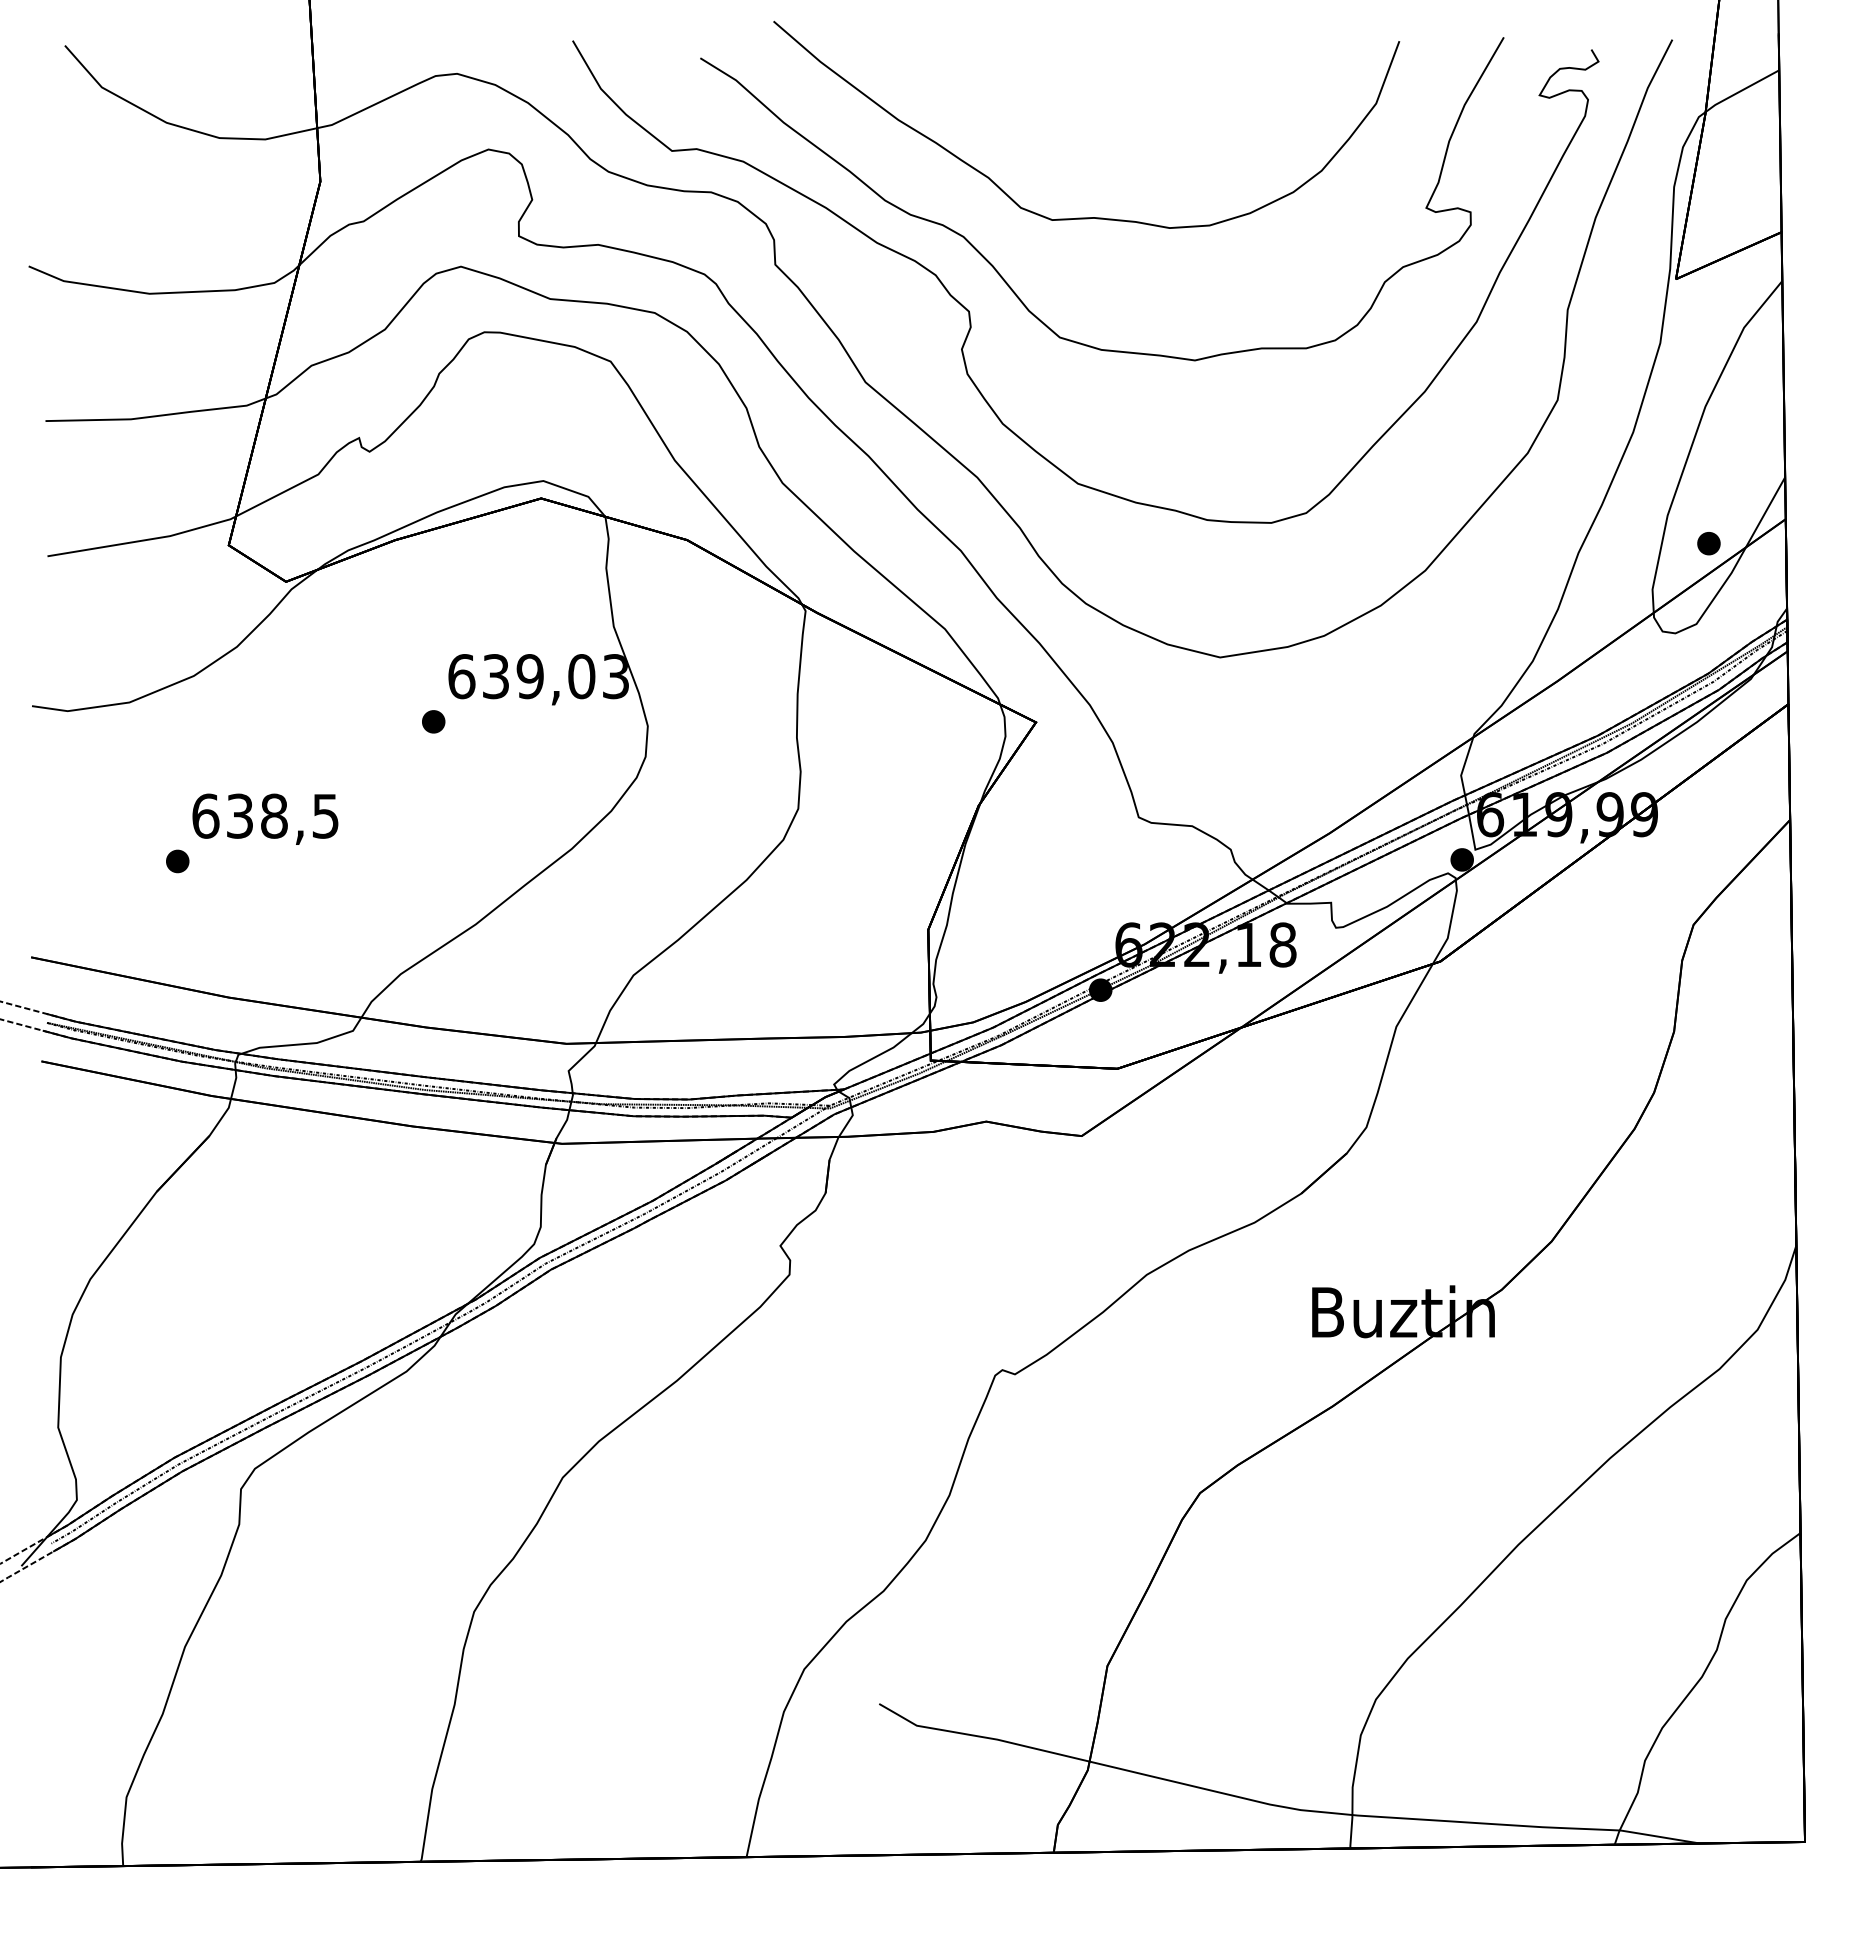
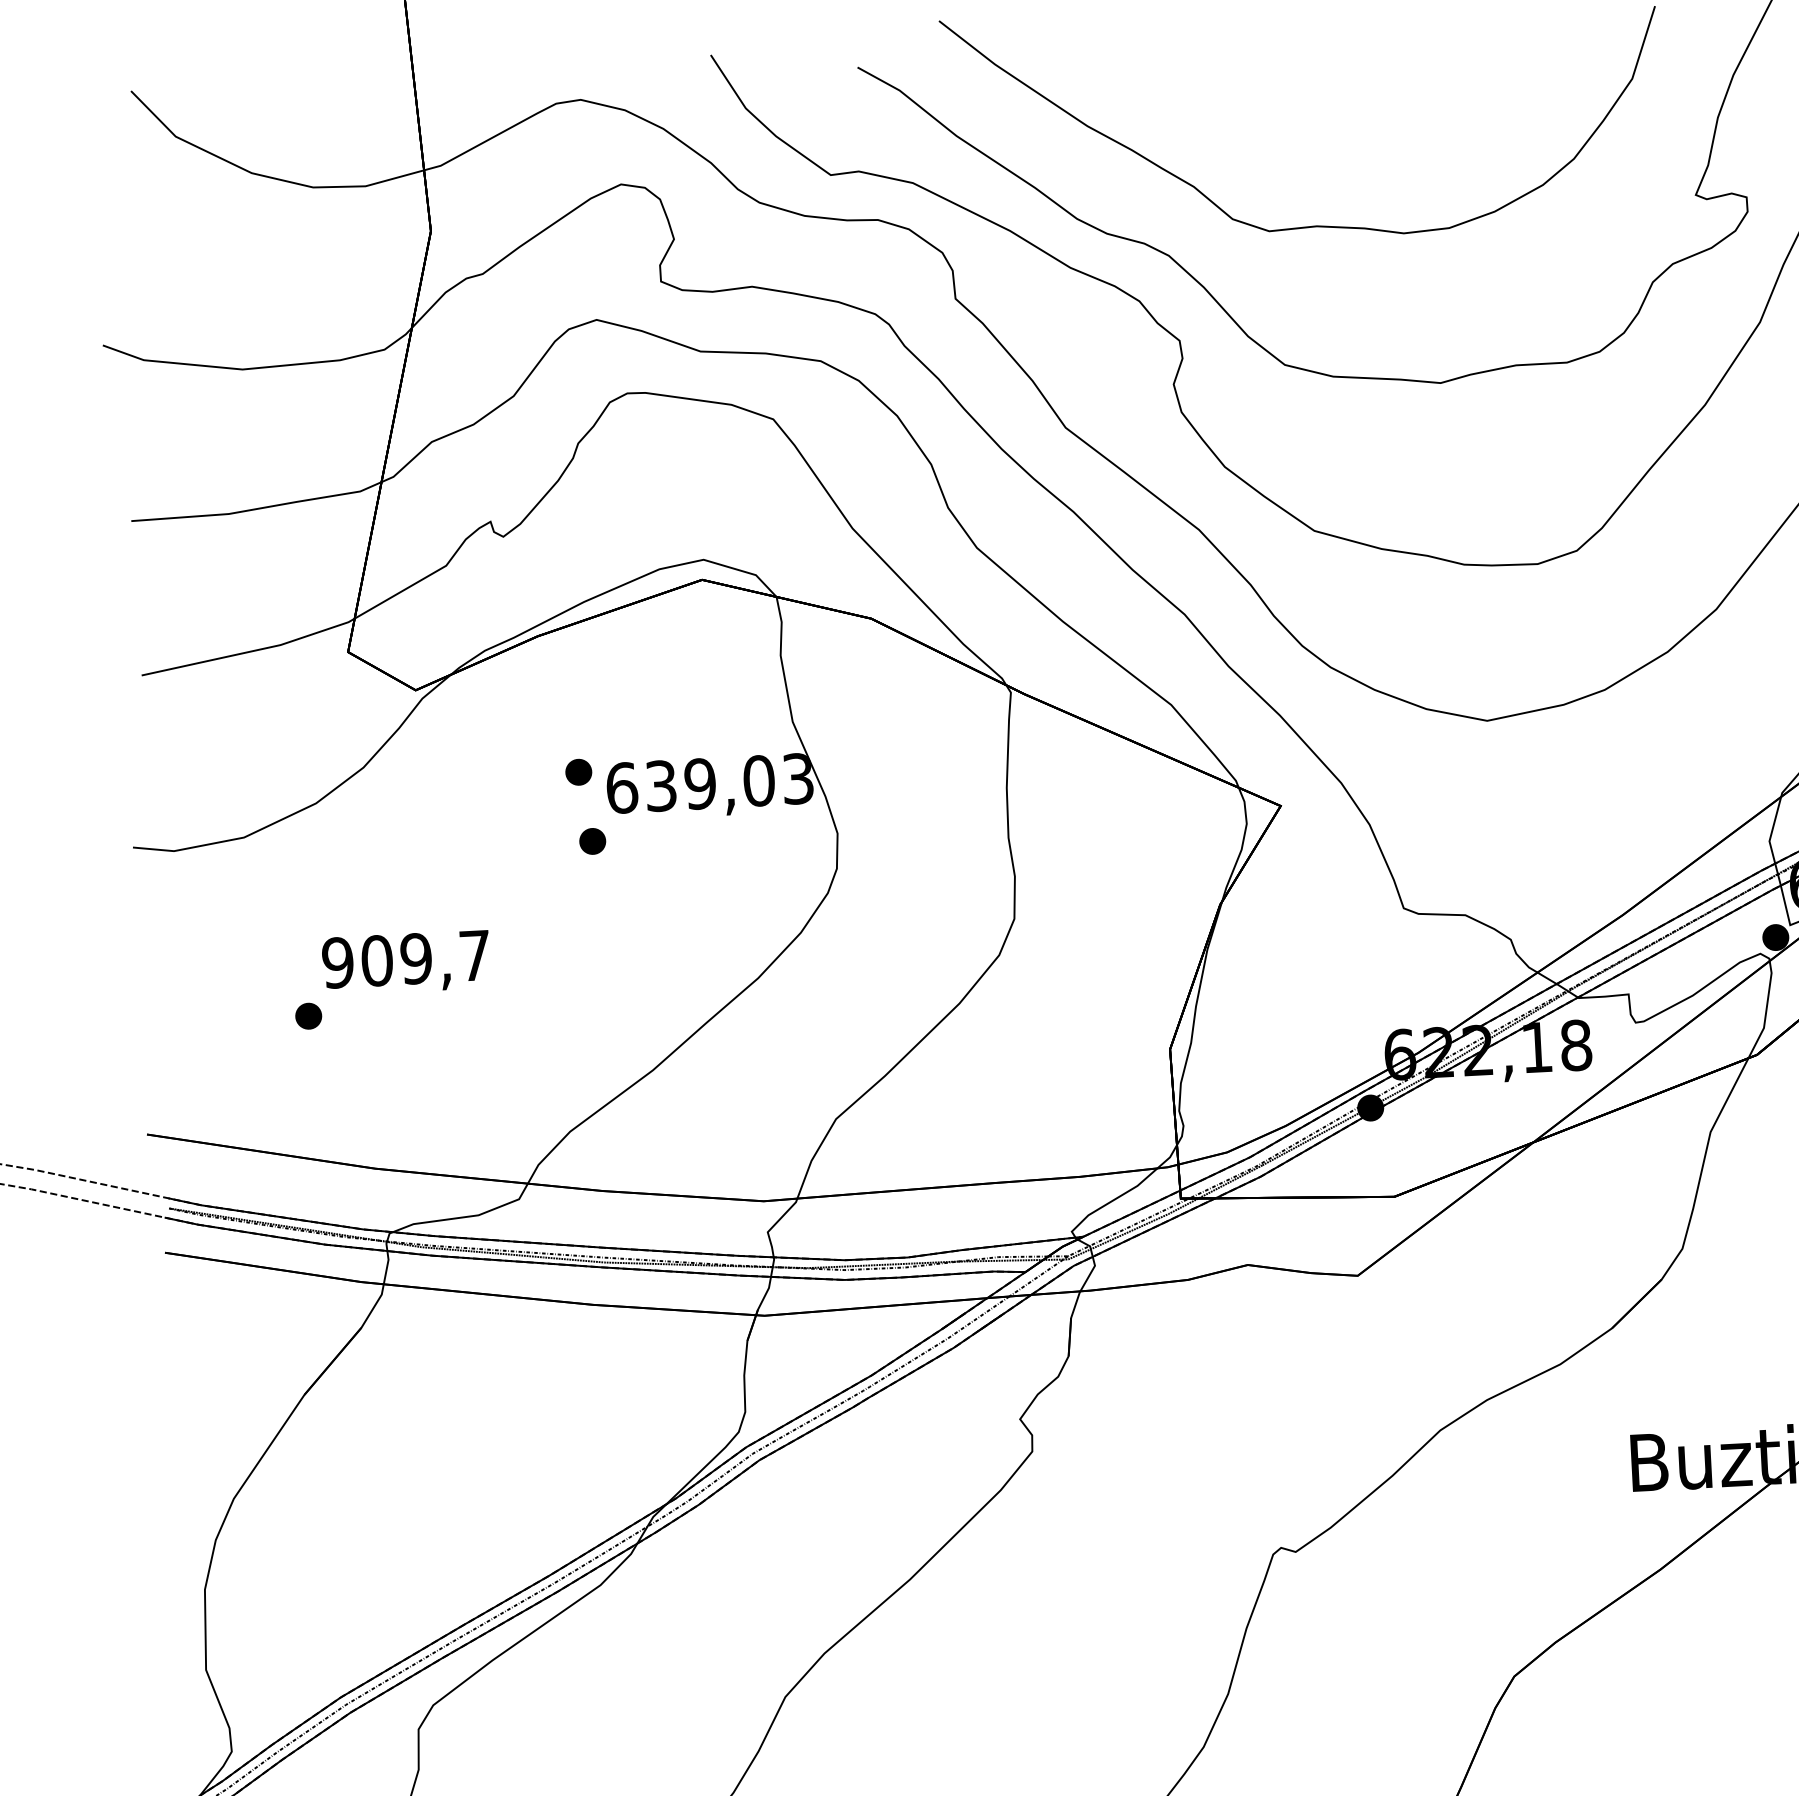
part: (424, 660) -> (578, 771), added
text: (265, 815) -> (406, 958), 638,5 -> 909,7

